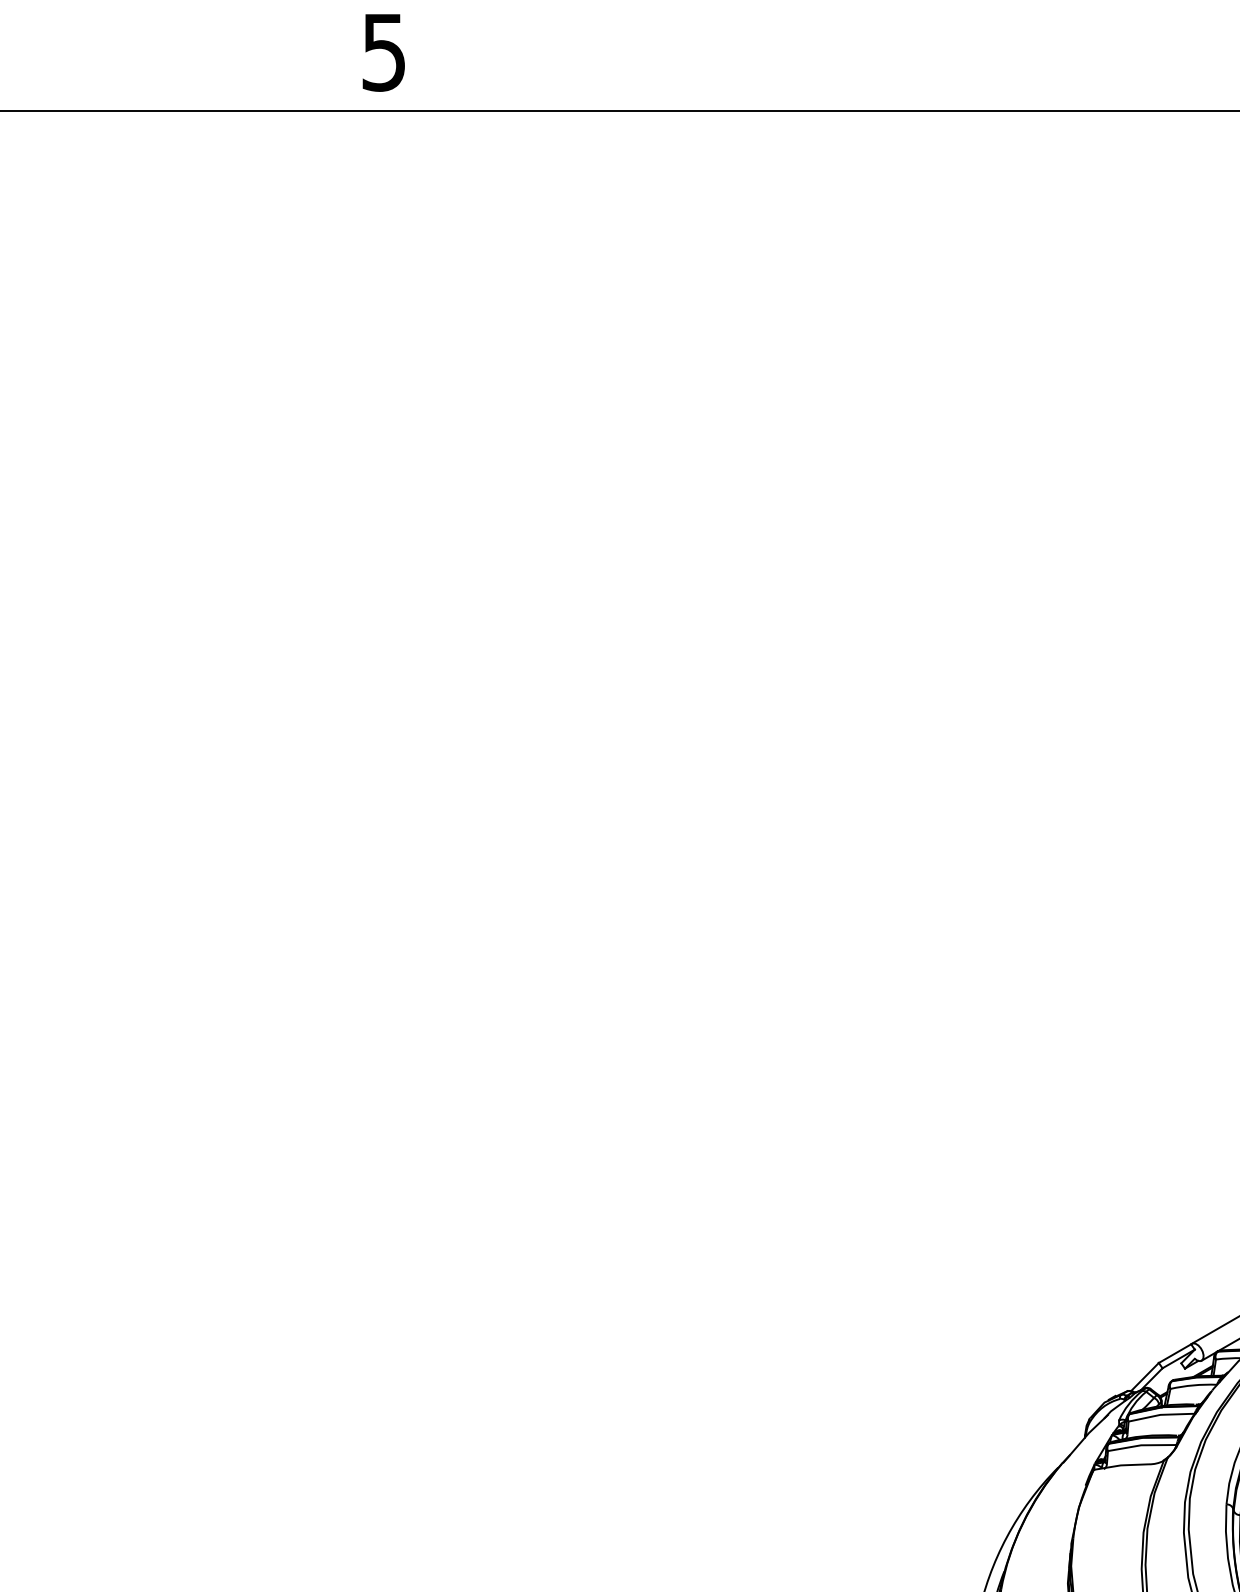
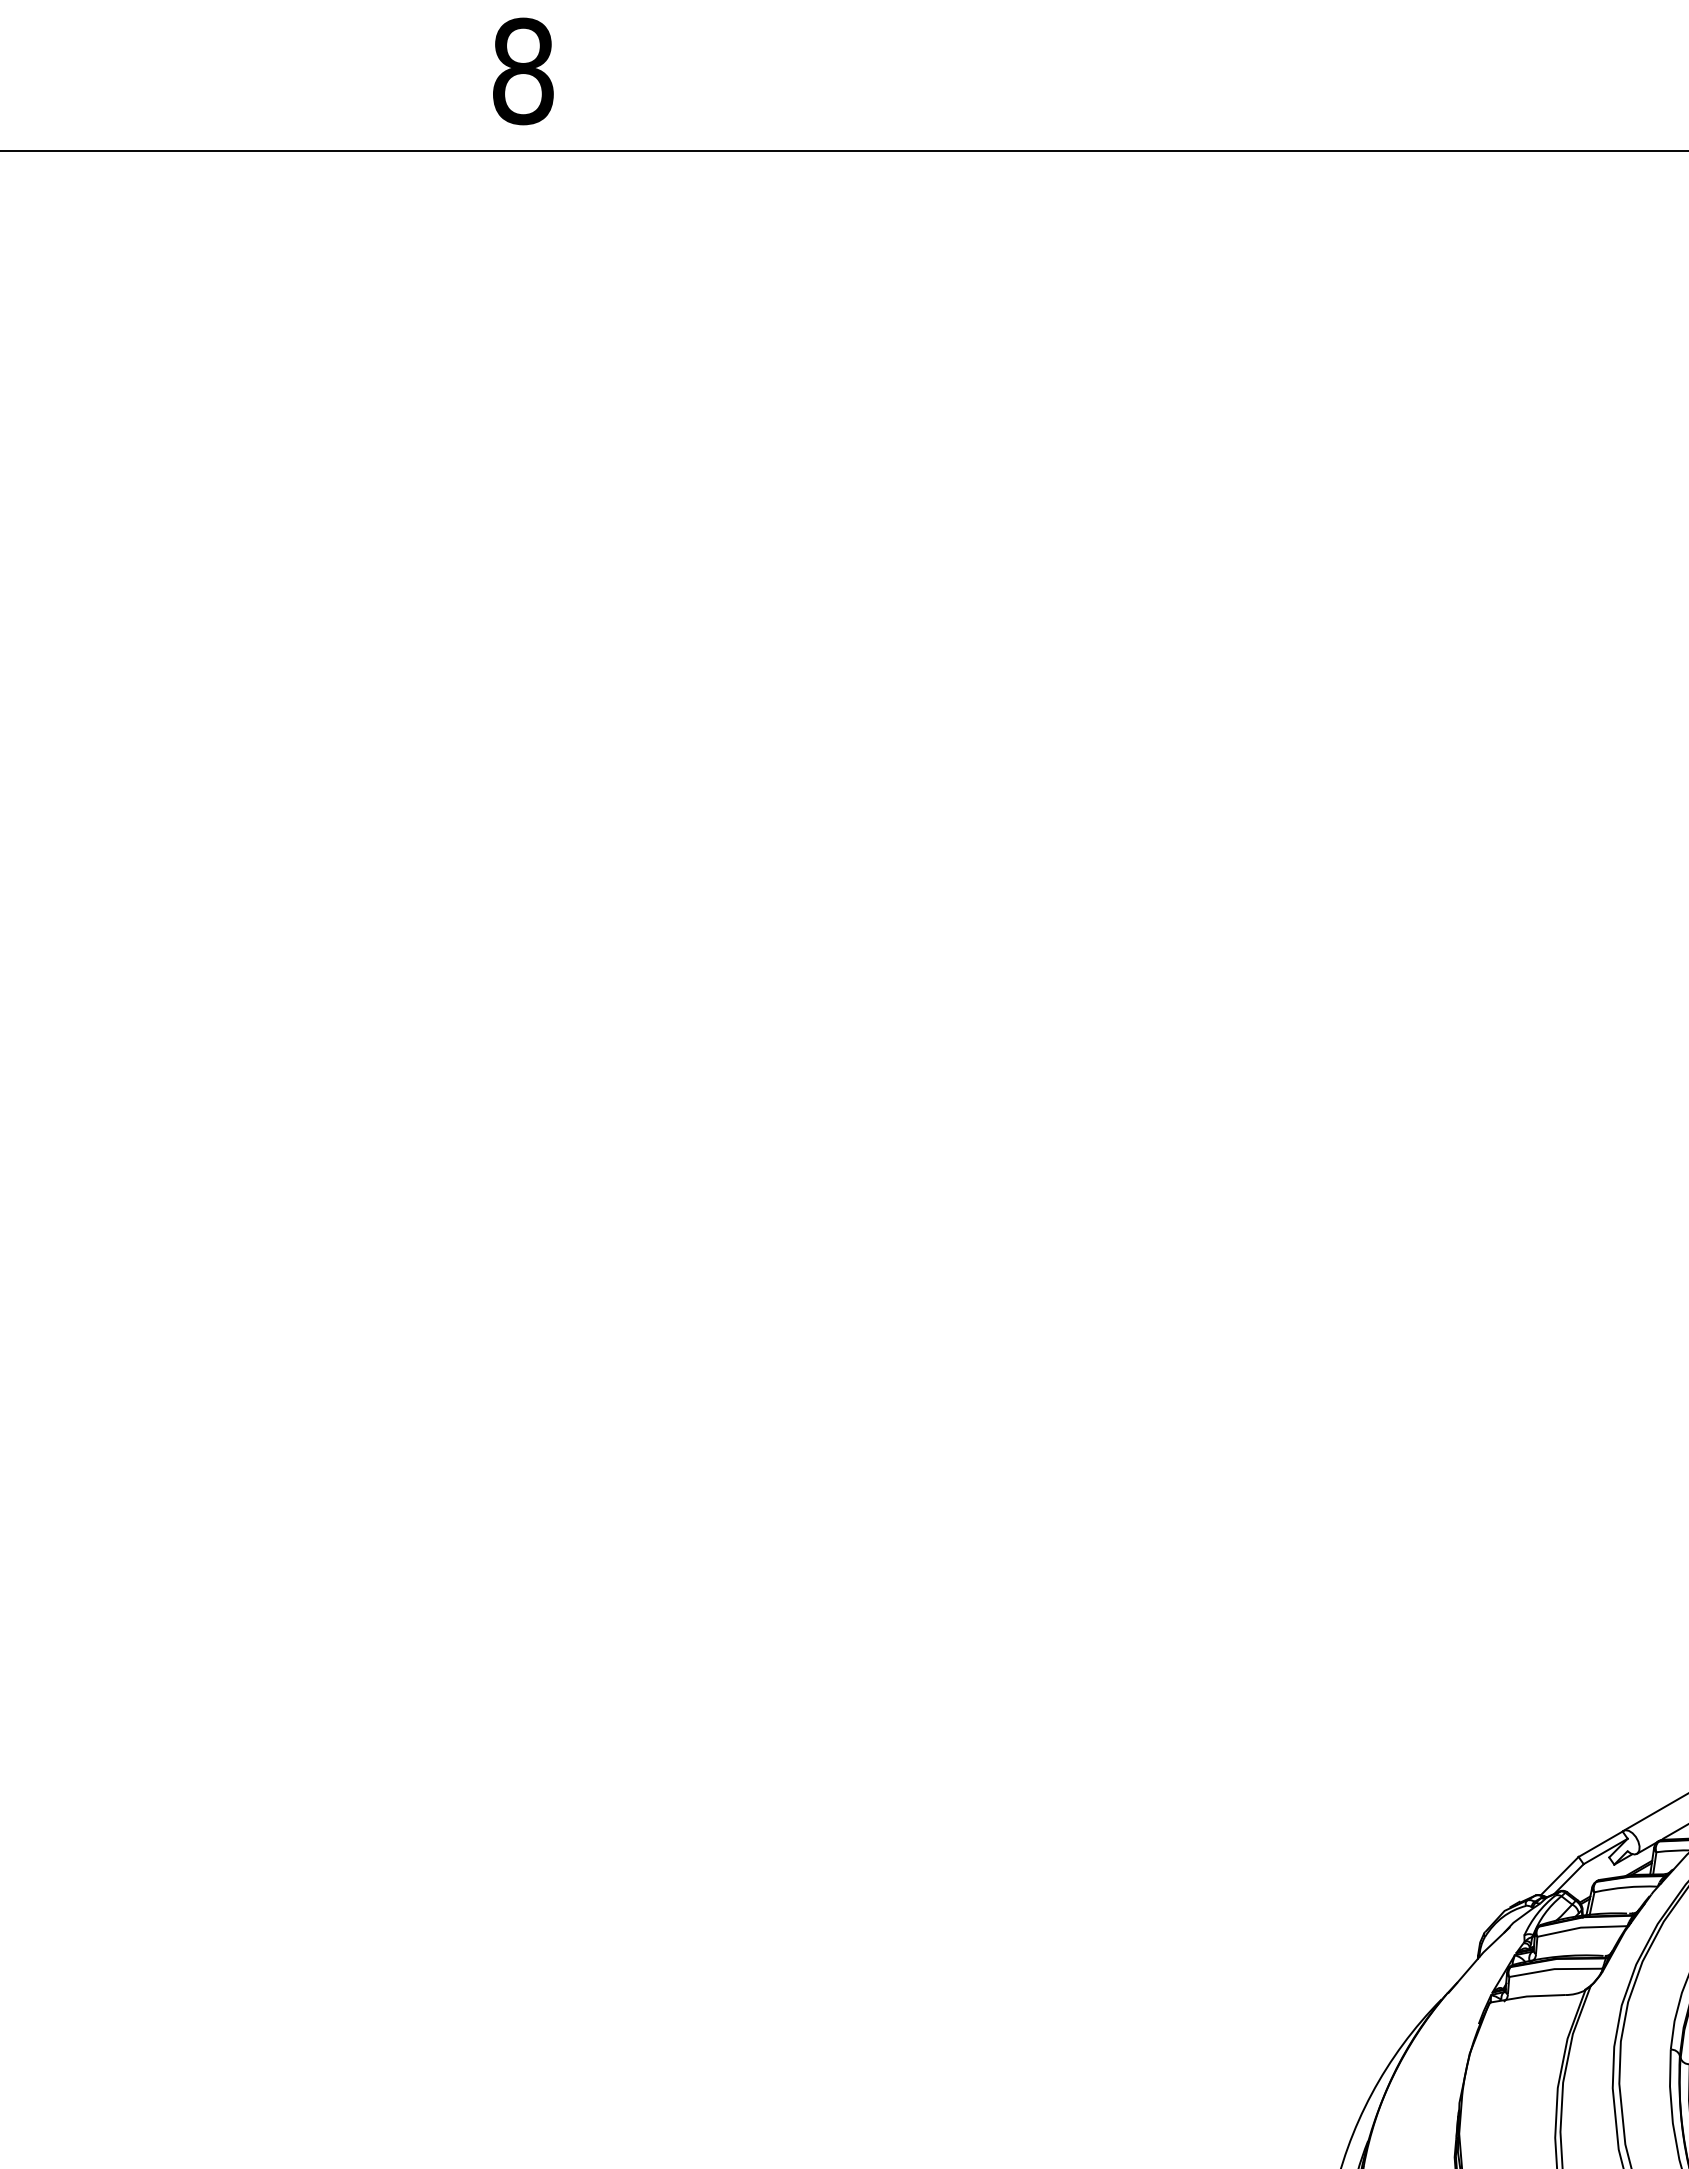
text: (384, 52) -> (523, 71), 5 -> 8

